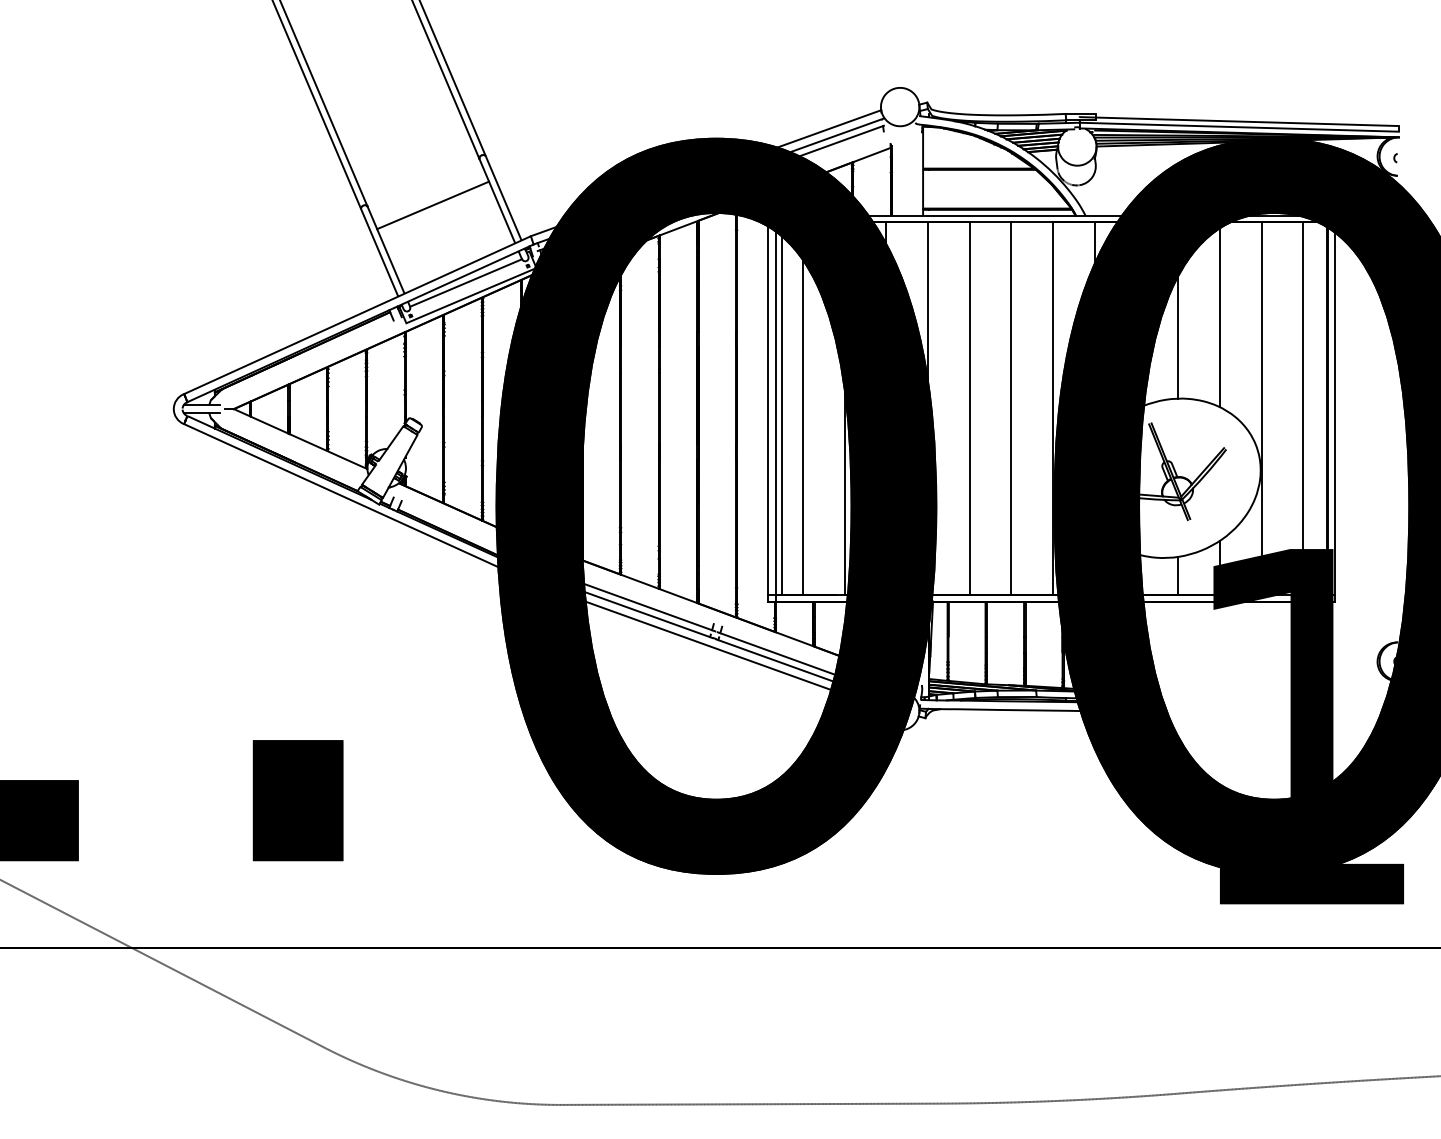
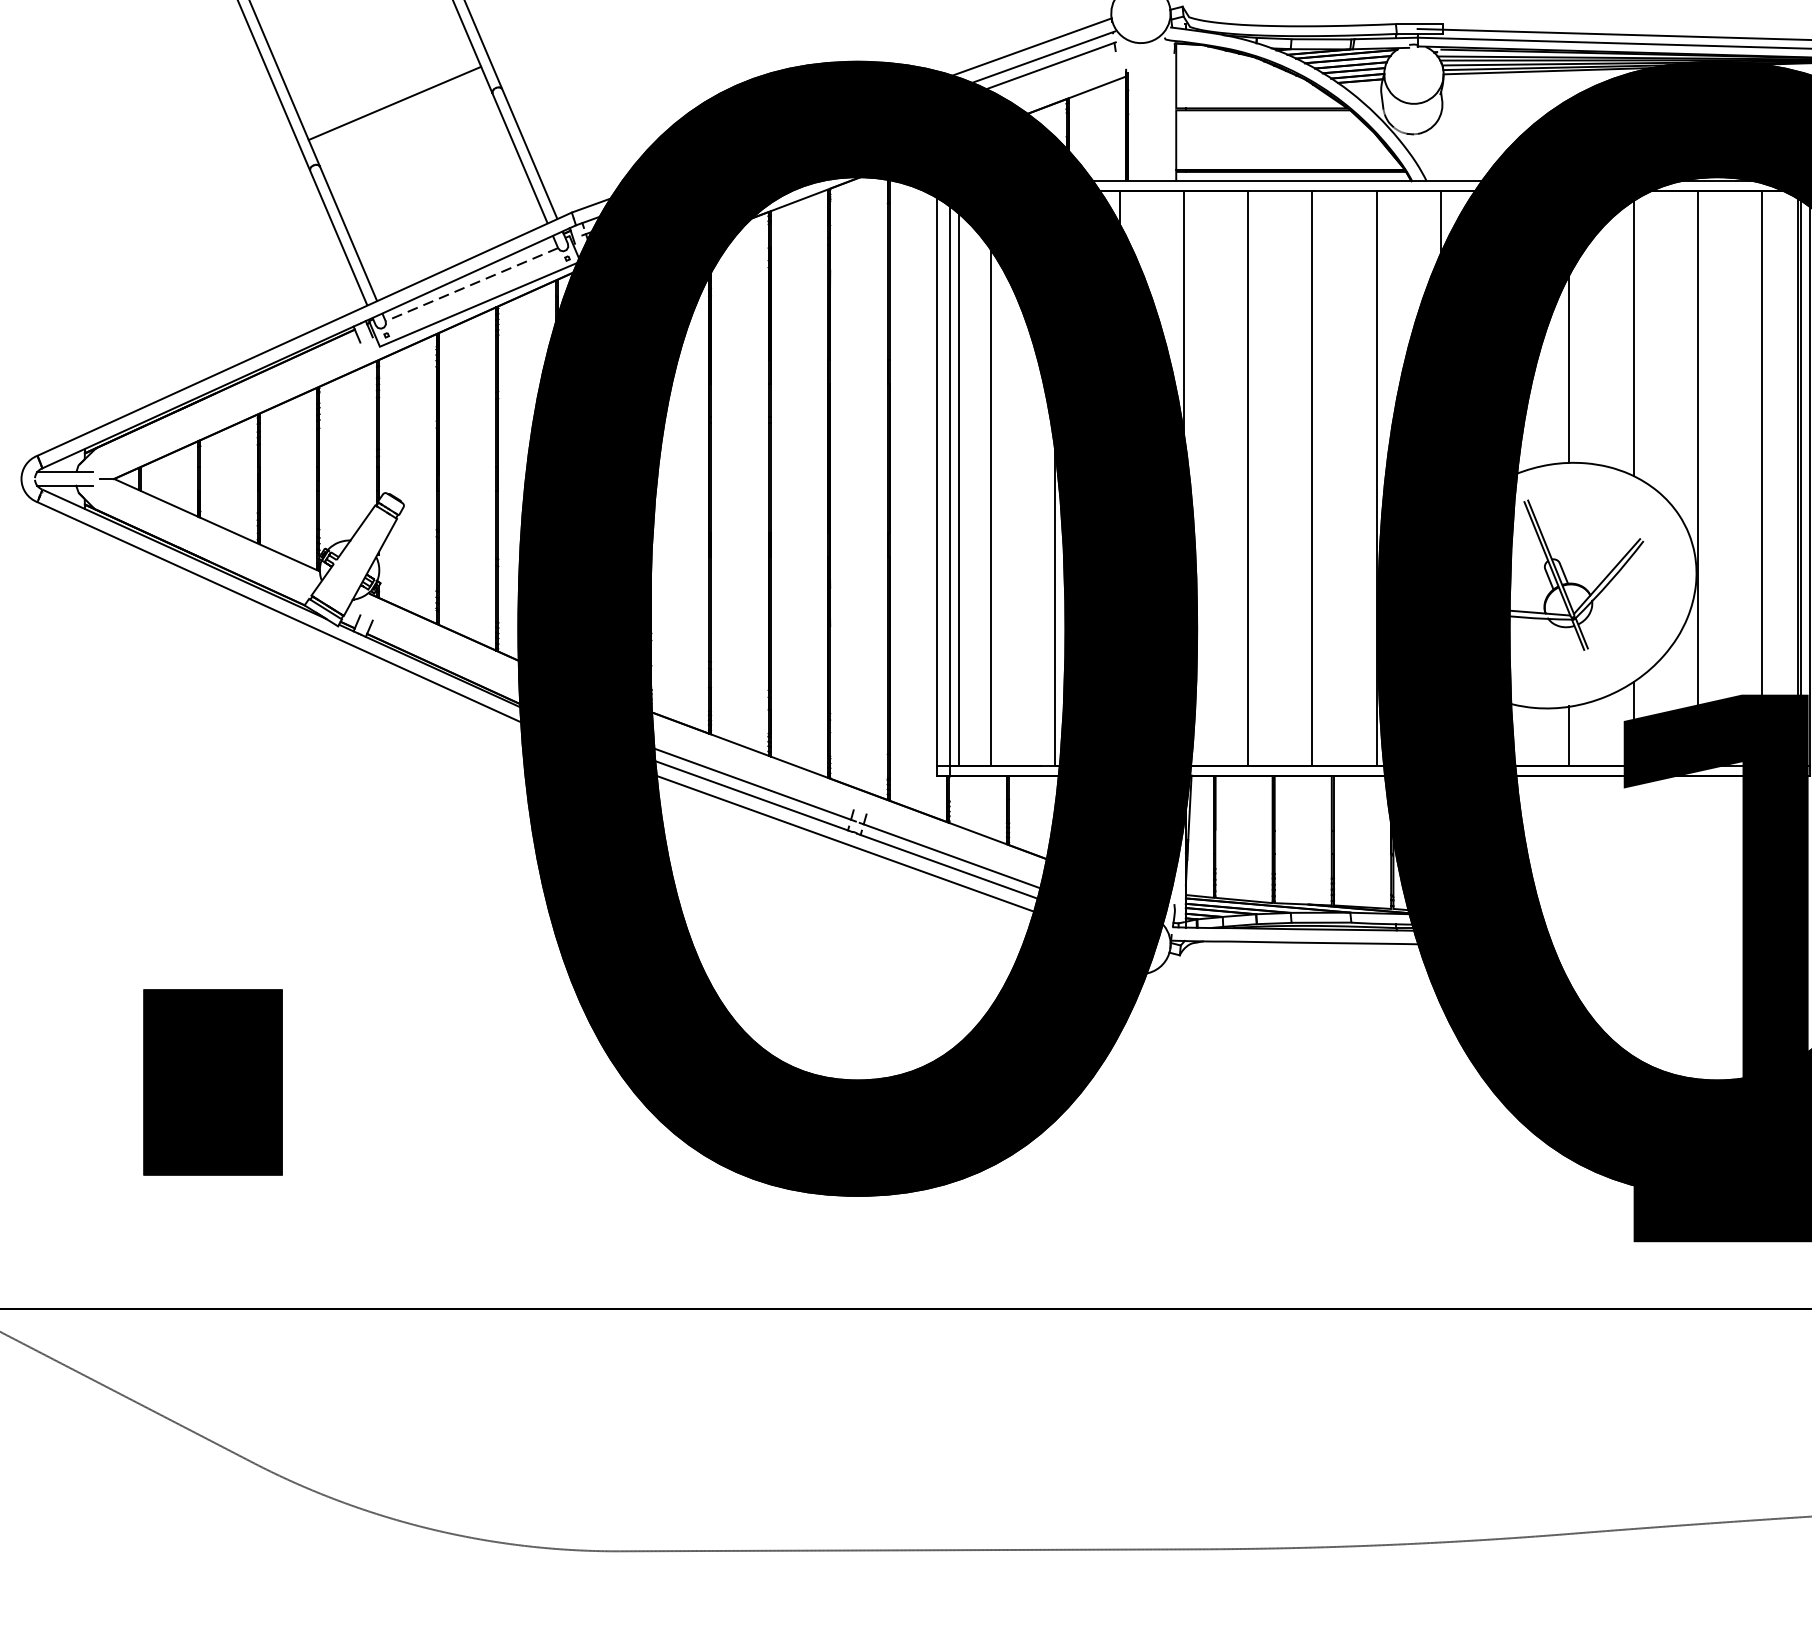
line: (433, 205) -> (395, 103), moved
line: (466, 283) -> (472, 285), solid -> dashed

